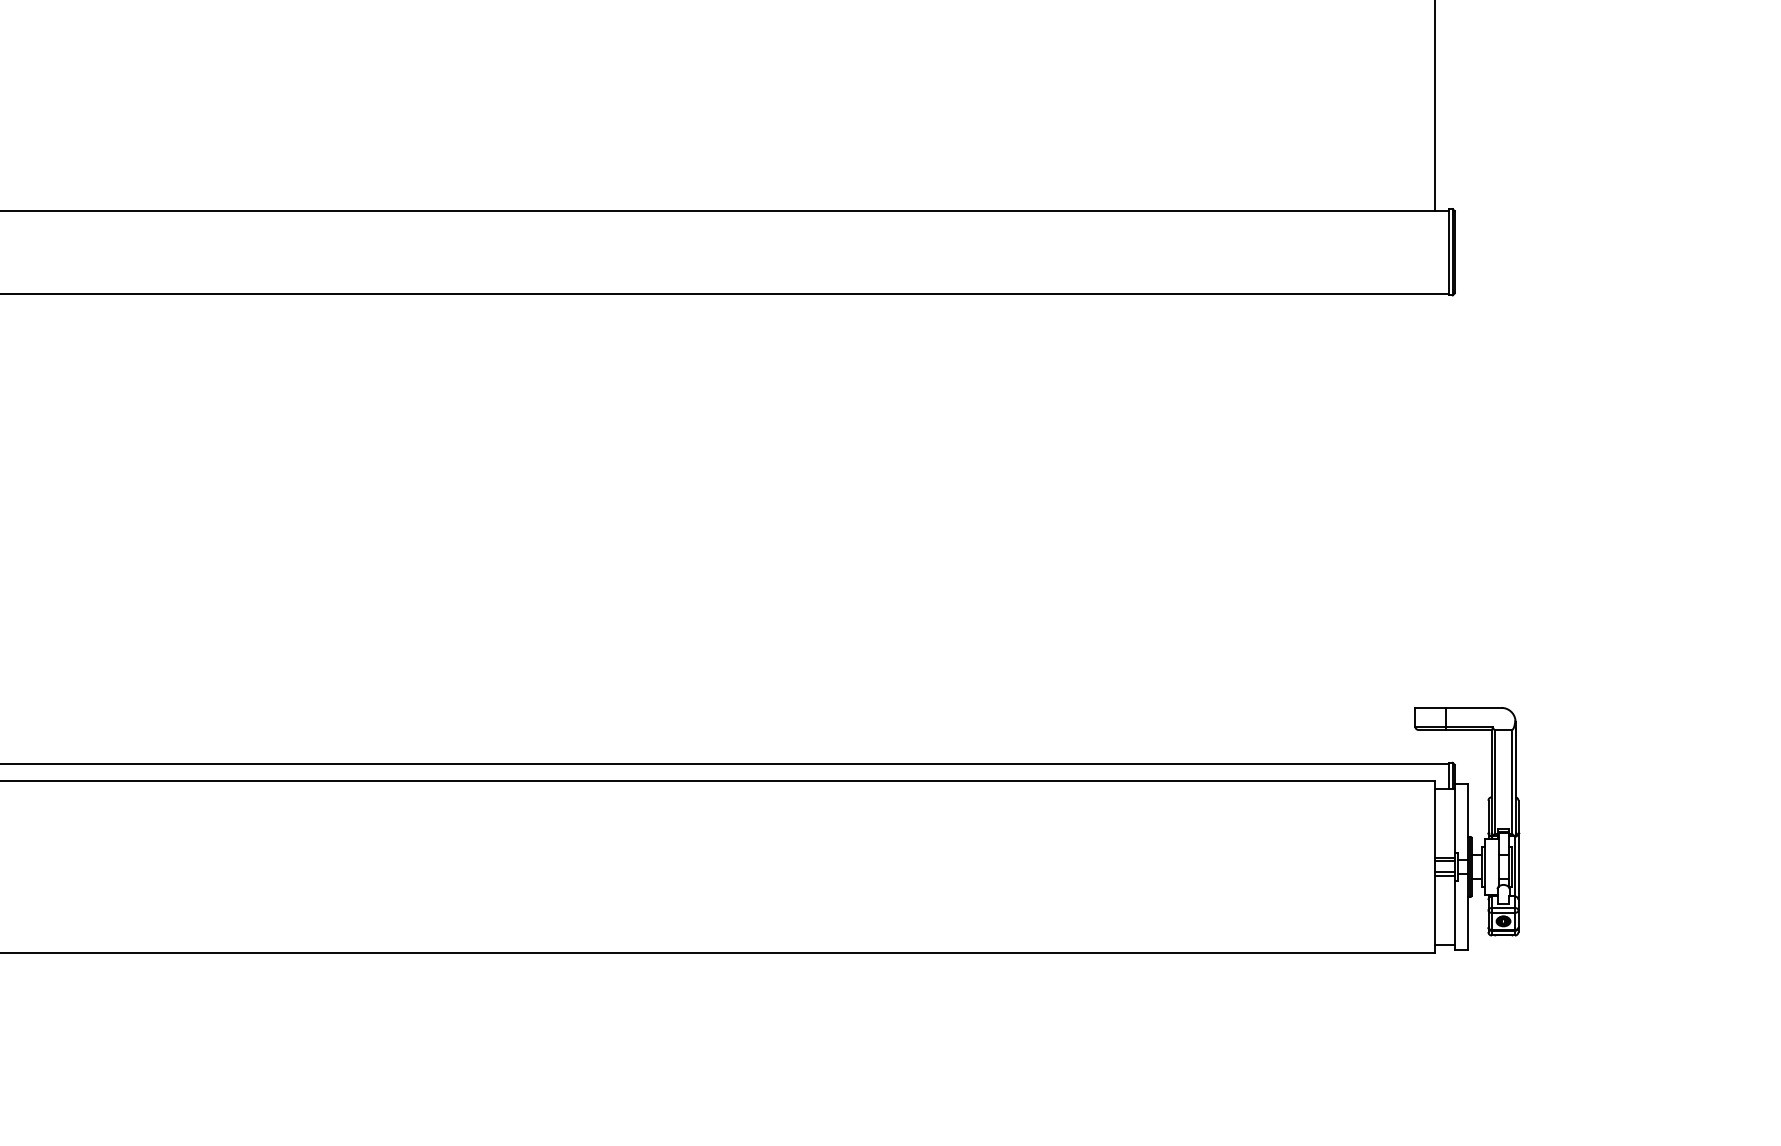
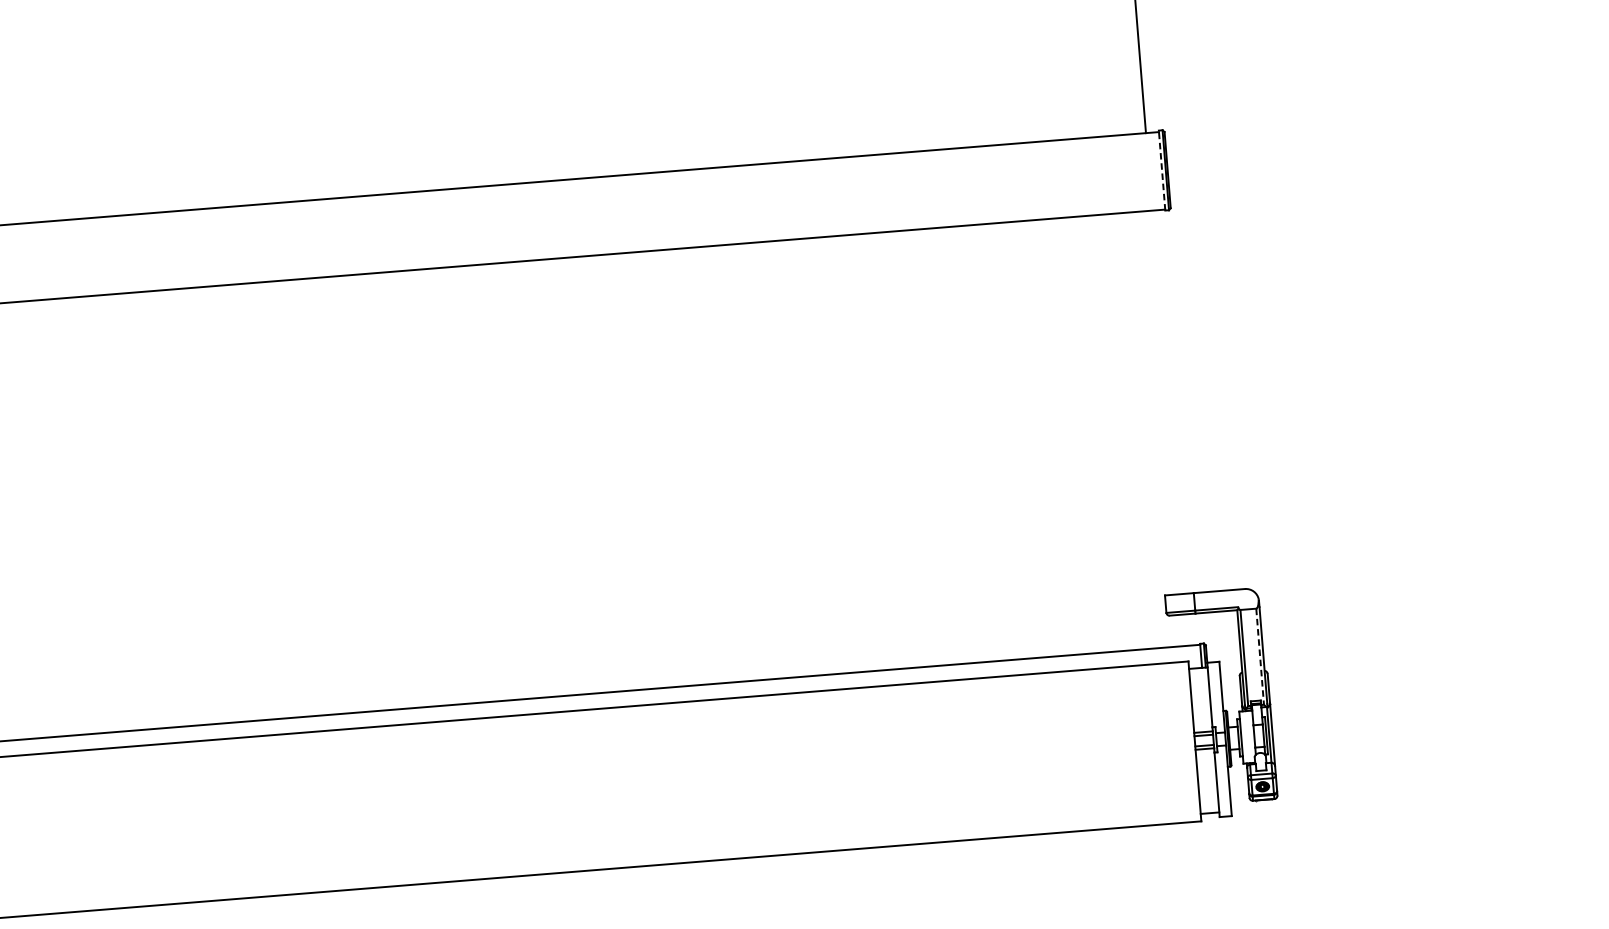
line: (1448, 251) -> (1161, 169), solid -> dashed
line: (1511, 781) -> (1259, 656), solid -> dashed

